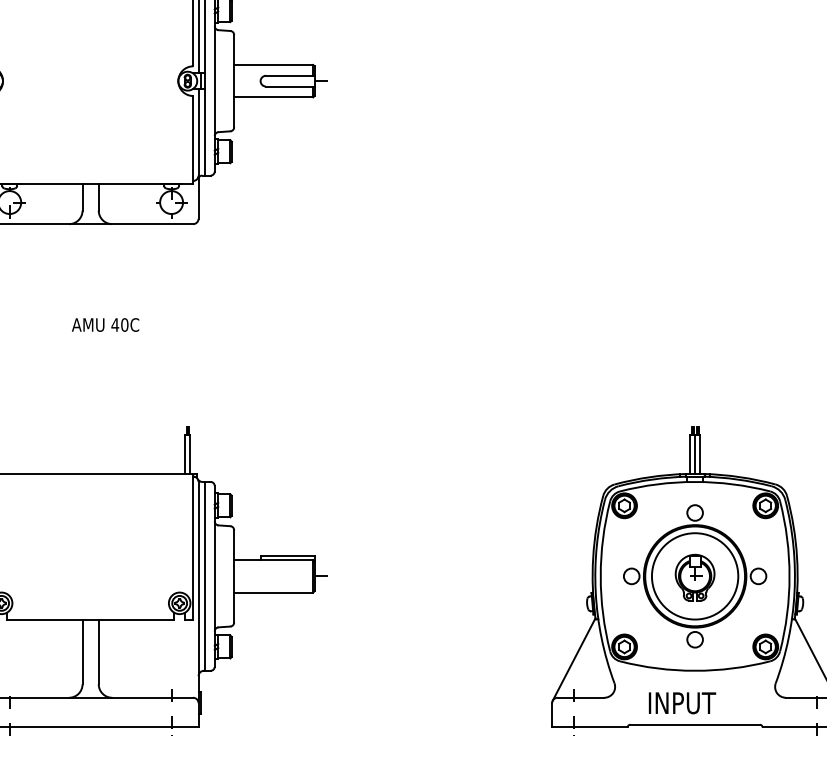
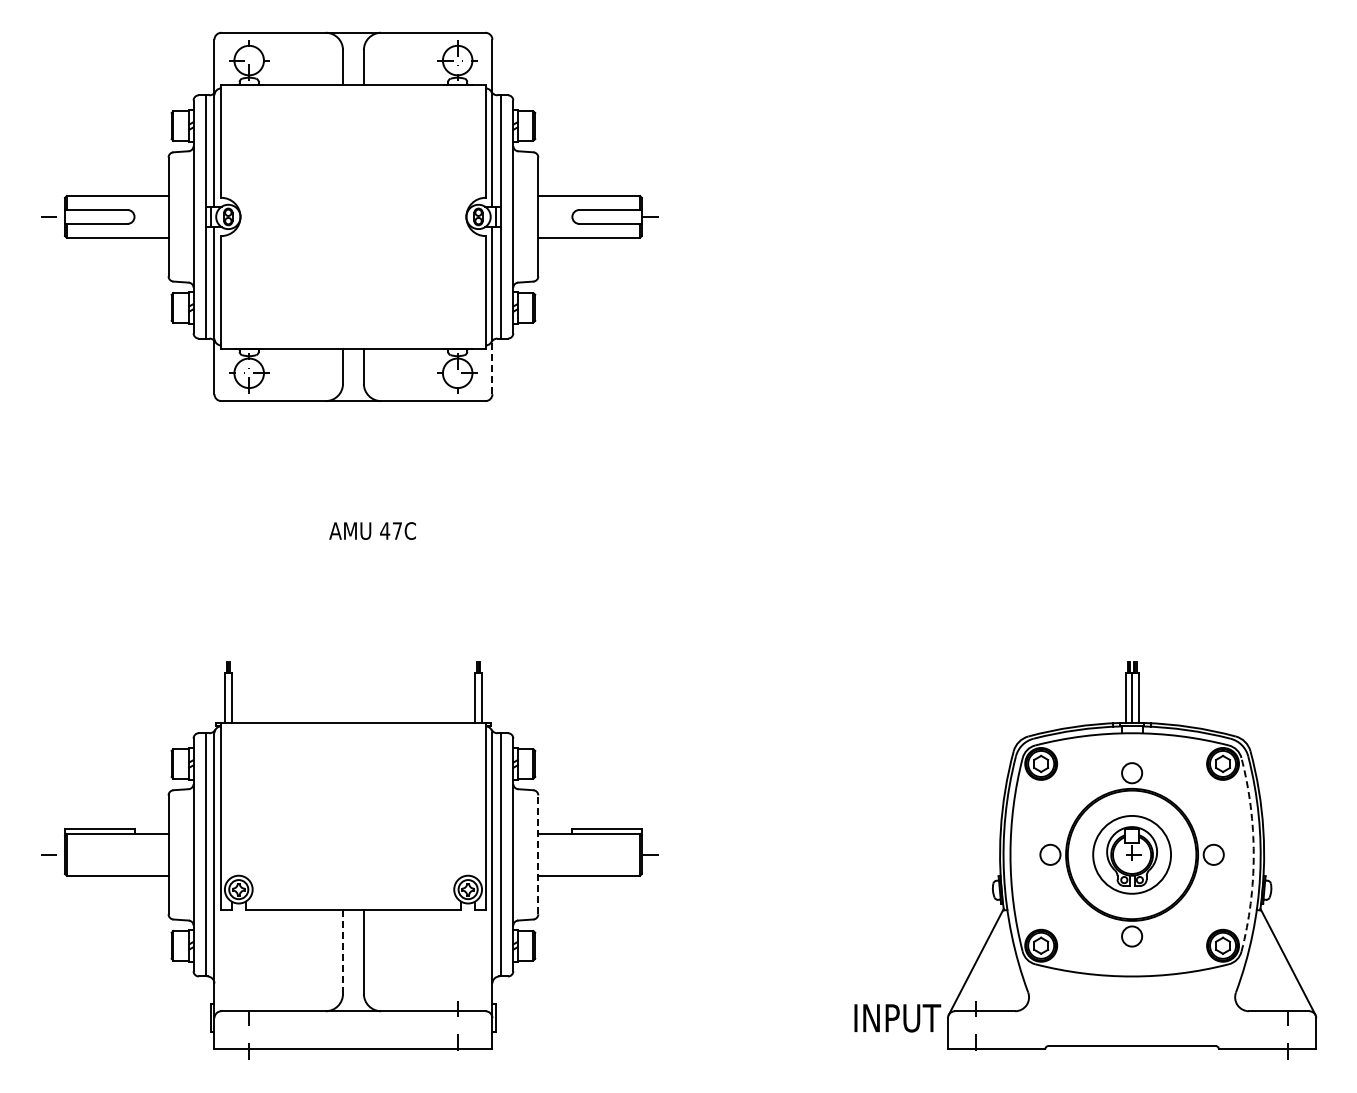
line: (198, 198) -> (492, 367), solid -> dashed
text: (124, 324) -> (397, 530), 40C -> 47C
line: (234, 576) -> (538, 854), solid -> dashed
circle: (694, 576) -> (1131, 854), size x0.7
arc: (789, 576) -> (1253, 854), solid -> dashed
line: (82, 652) -> (343, 952), solid -> dashed
text: (682, 703) -> (897, 1018), moved

